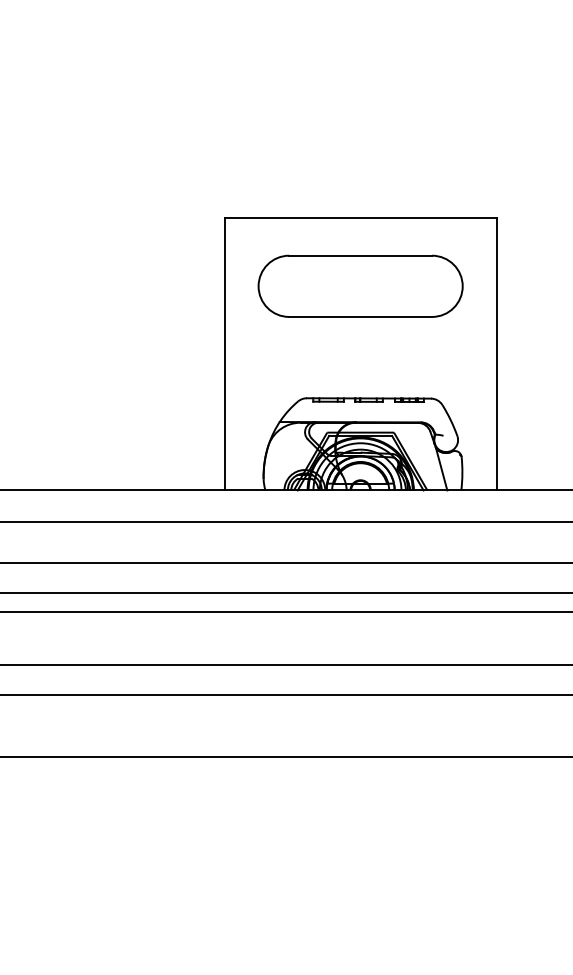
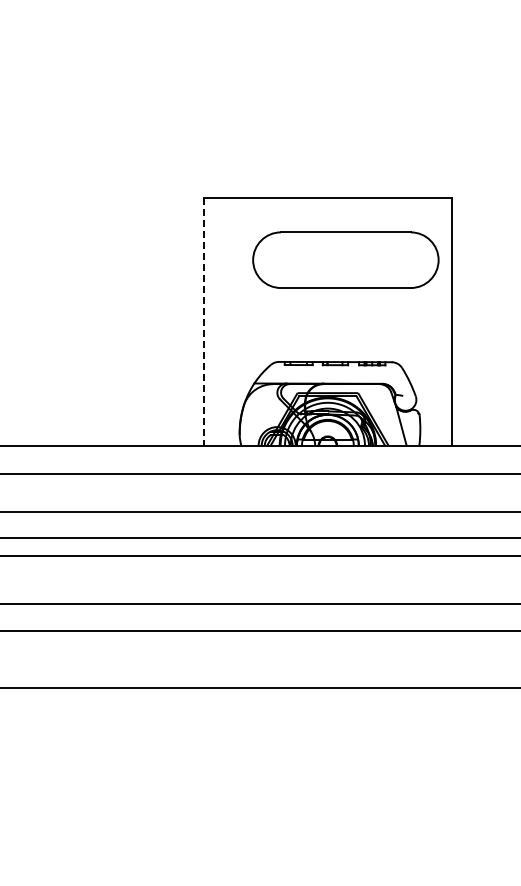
part: (360, 285) -> (345, 259), moved
line: (224, 354) -> (204, 322), solid -> dashed

